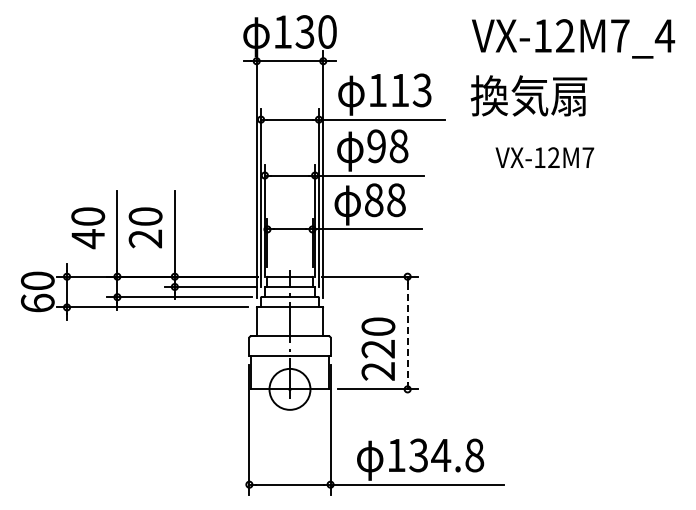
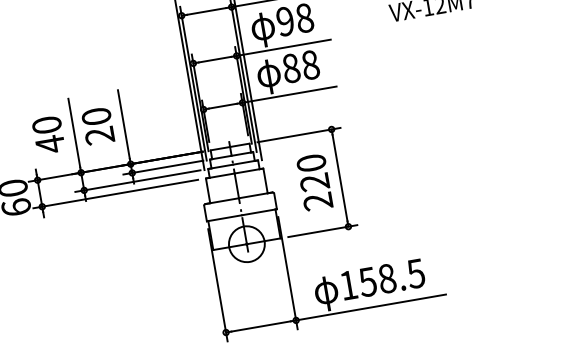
line: (407, 333) -> (339, 178), dashed -> solid
text: (378, 348) -> (314, 181), moved
text: (446, 455) -> (391, 277), 134.8 -> 158.5

